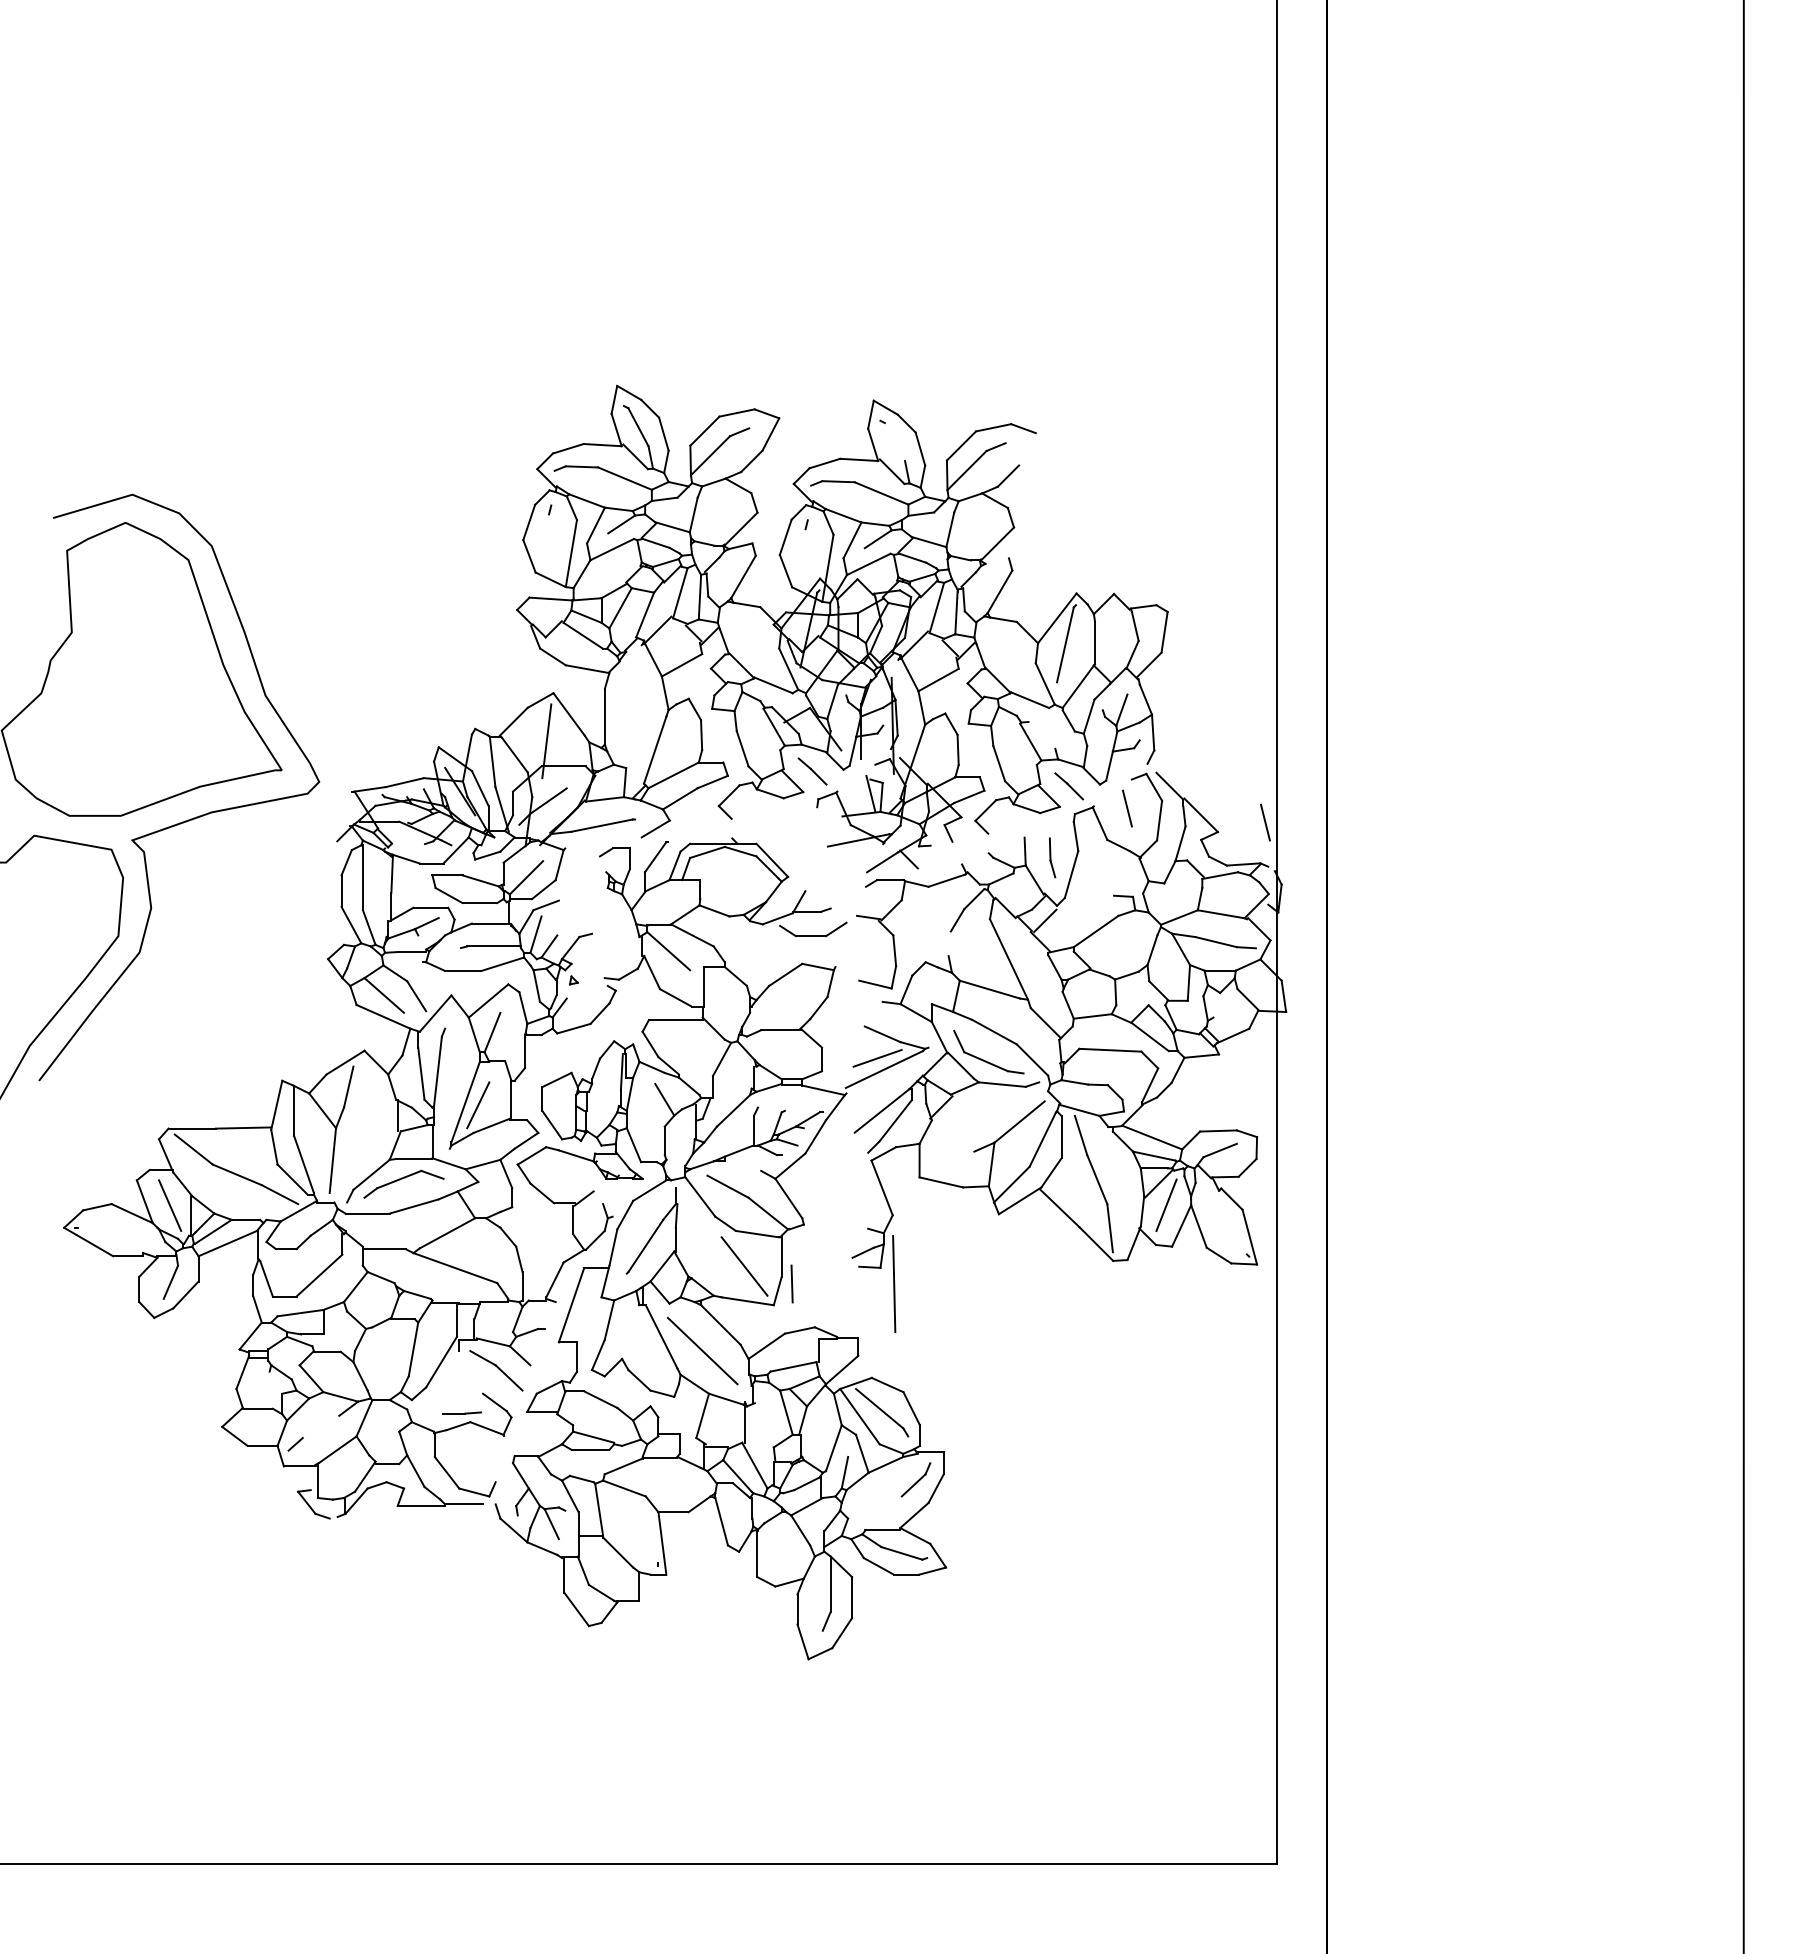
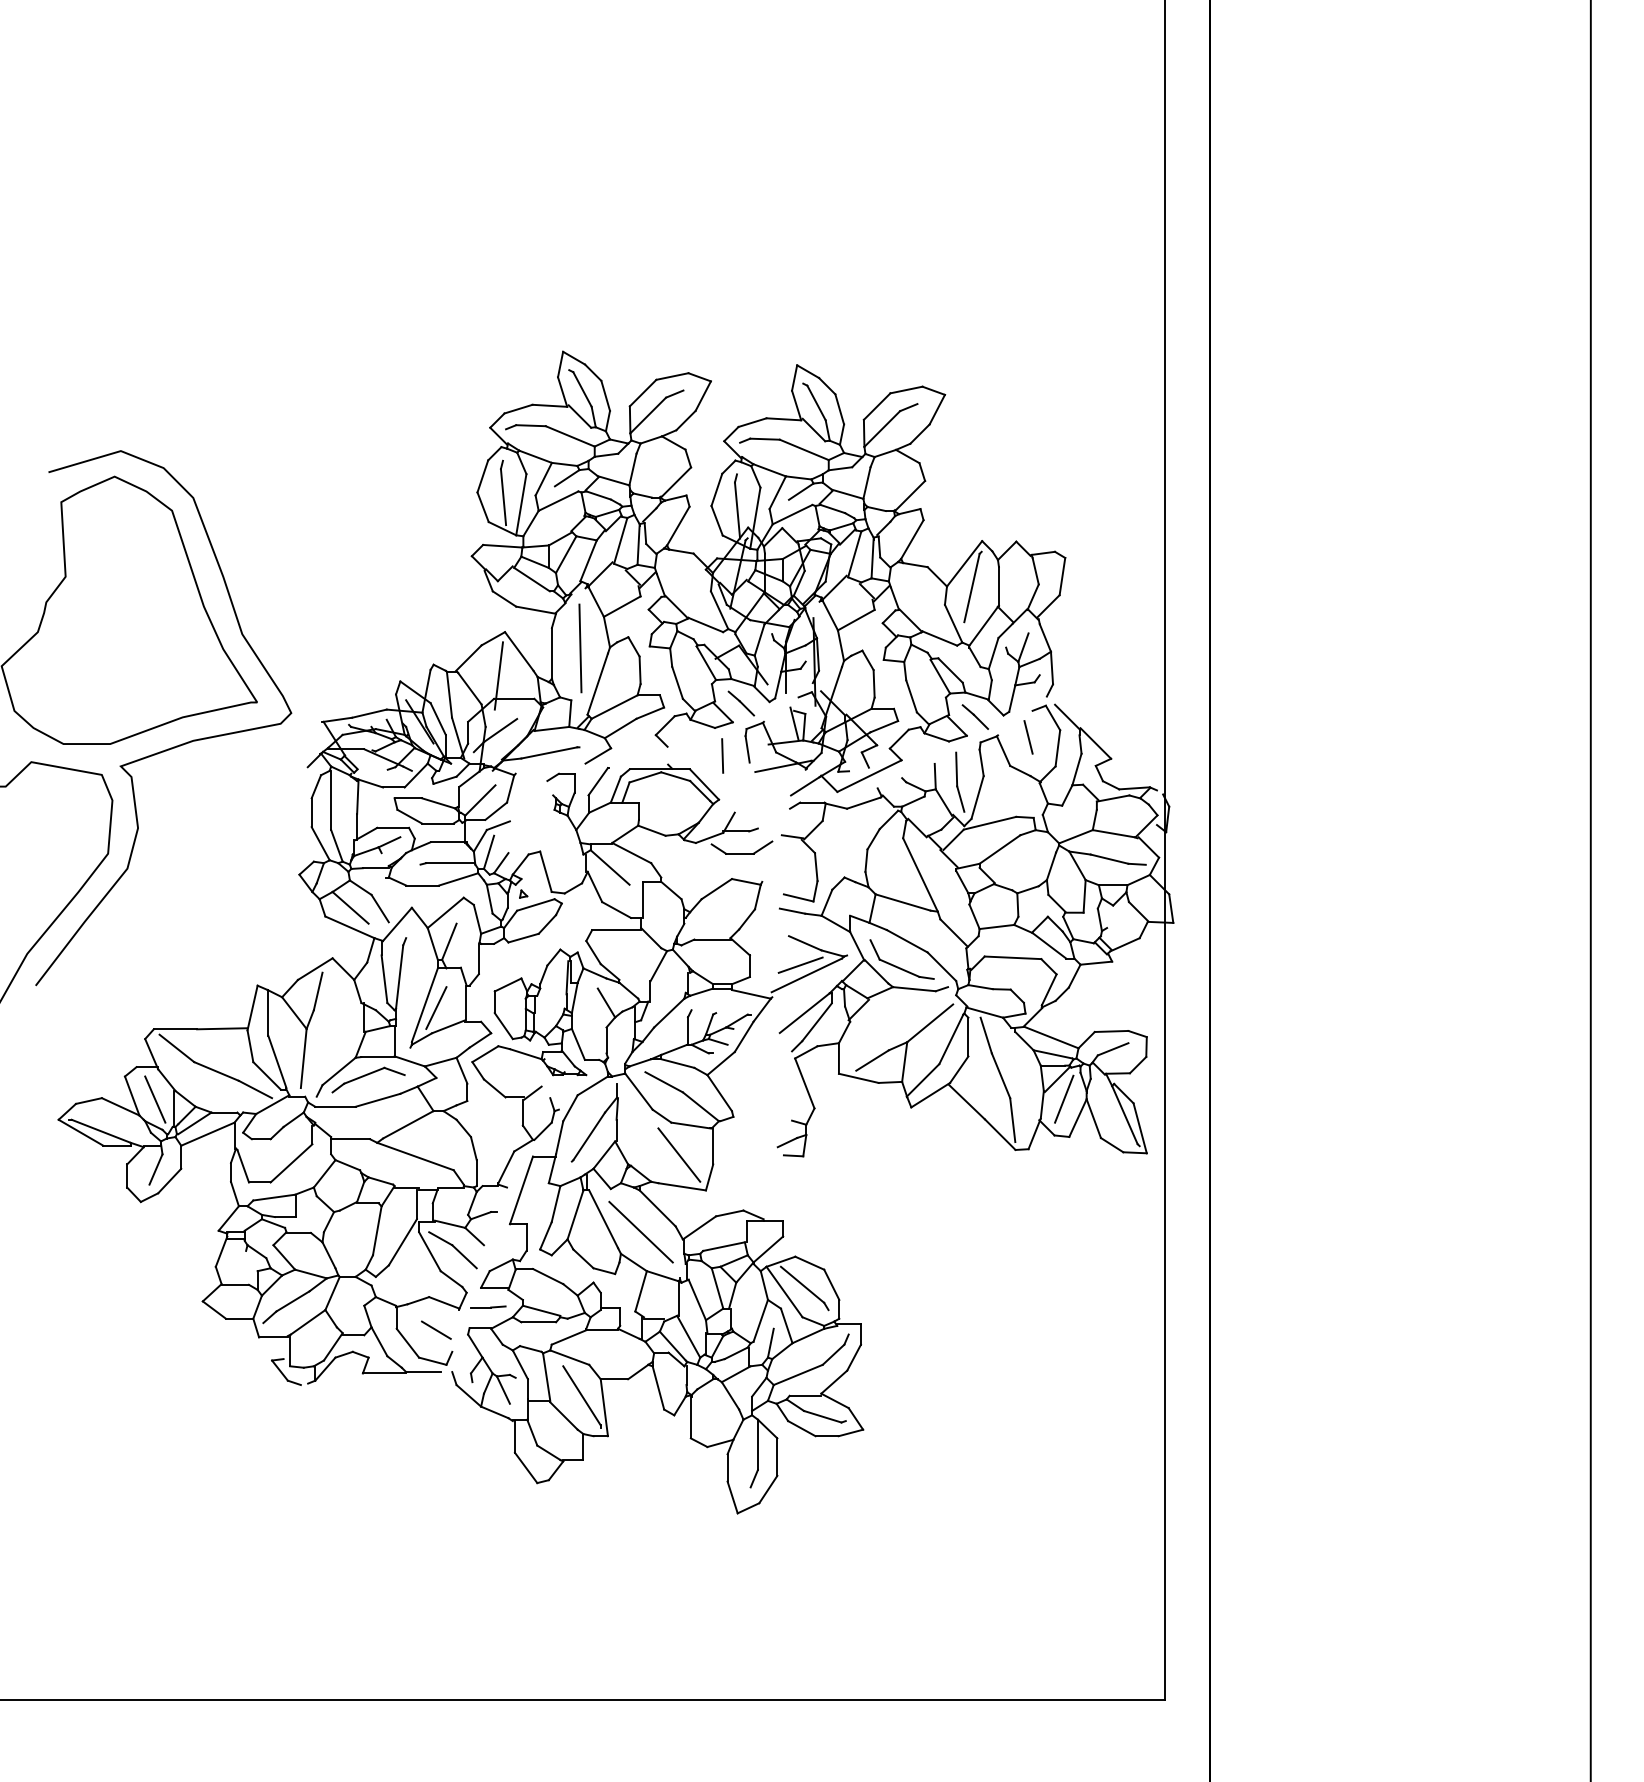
line: (894, 442) -> (816, 403), added
line: (1027, 449) -> (937, 409), added
line: (551, 544) -> (503, 496), added
line: (808, 559) -> (737, 510), added
line: (996, 560) -> (909, 511), added
line: (1041, 734) -> (950, 669), added
line: (819, 821) -> (747, 749), added
line: (1265, 822) -> (1154, 750), removed
line: (952, 850) -> (868, 775), added
part: (1052, 857) -> (960, 781), size x1.67
line: (1085, 902) -> (990, 823), added
line: (949, 943) -> (866, 860), added
line: (598, 955) -> (546, 871), added
line: (586, 991) -> (535, 904), added
line: (868, 998) -> (792, 910), added
line: (956, 1162) -> (872, 1060), added
line: (742, 1165) -> (677, 1062), added
line: (1233, 1222) -> (1125, 1114), added
line: (110, 1240) -> (100, 1131), added
line: (791, 1283) -> (722, 755), moved
line: (894, 1283) -> (580, 647), moved
line: (630, 1331) -> (575, 1214), added
line: (471, 1372) -> (430, 1251), added
line: (461, 1413) -> (487, 1307), moved
line: (763, 1425) -> (696, 1300), added
line: (320, 1426) -> (292, 1301), added
line: (478, 1458) -> (436, 1330), added
line: (874, 1507) -> (797, 1374), added
line: (637, 1530) -> (581, 1395), added

